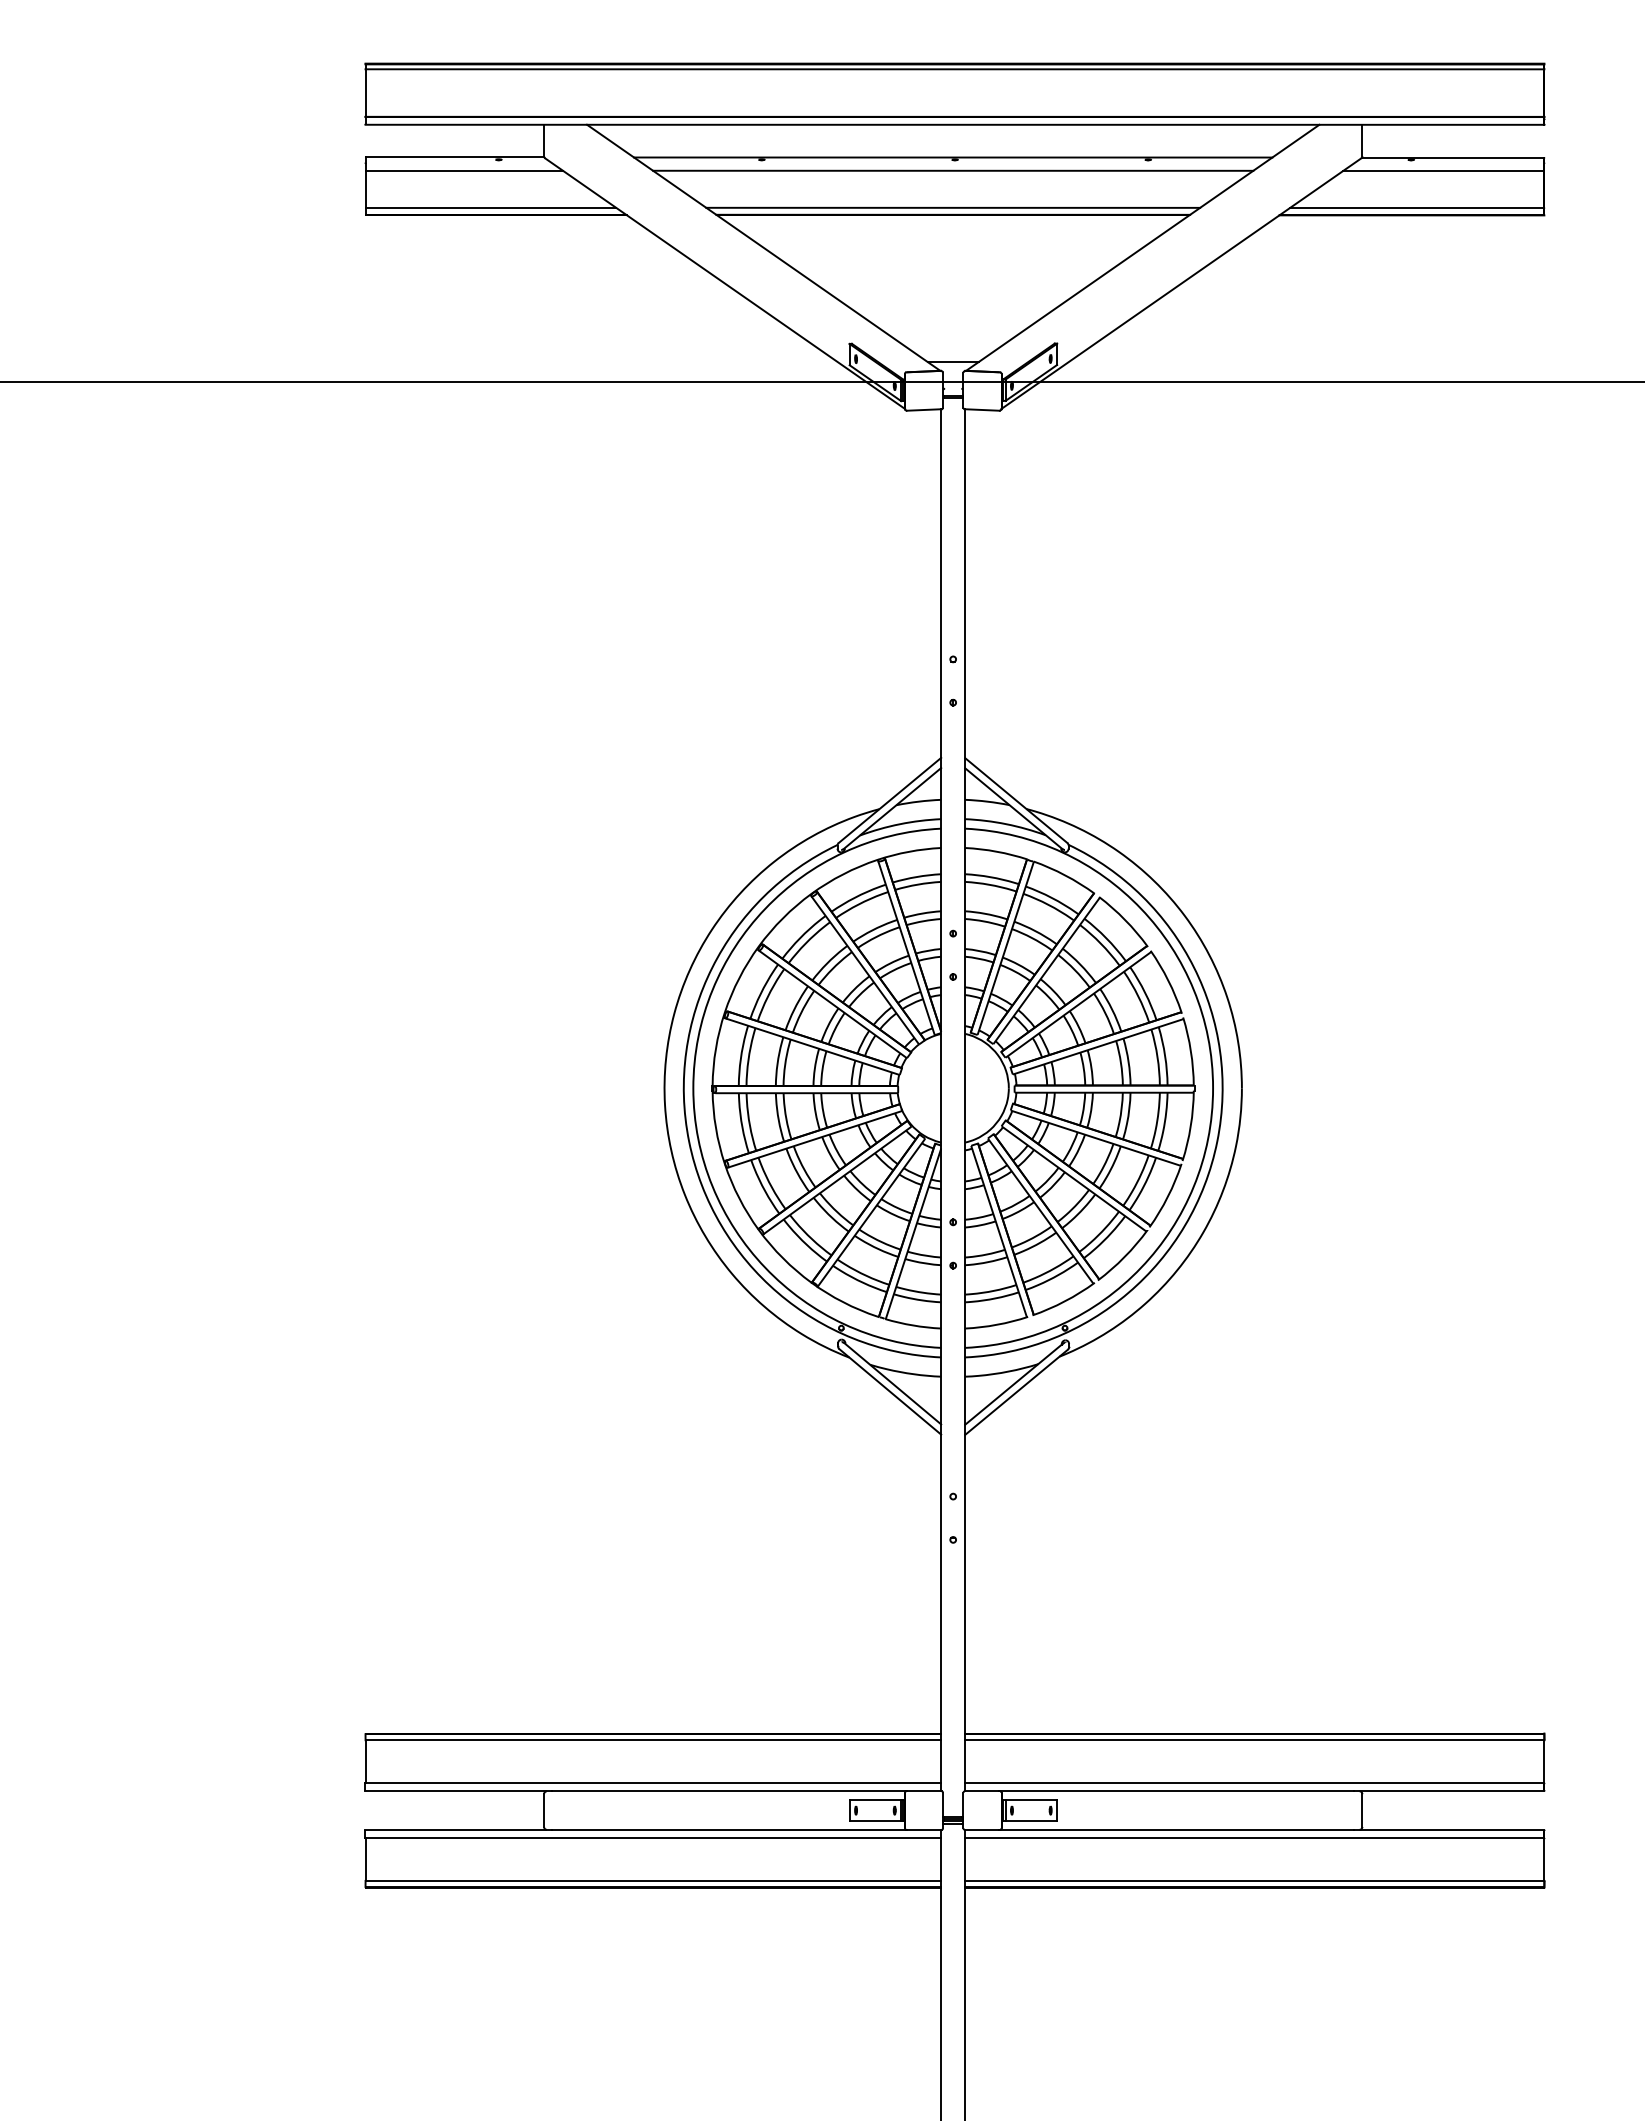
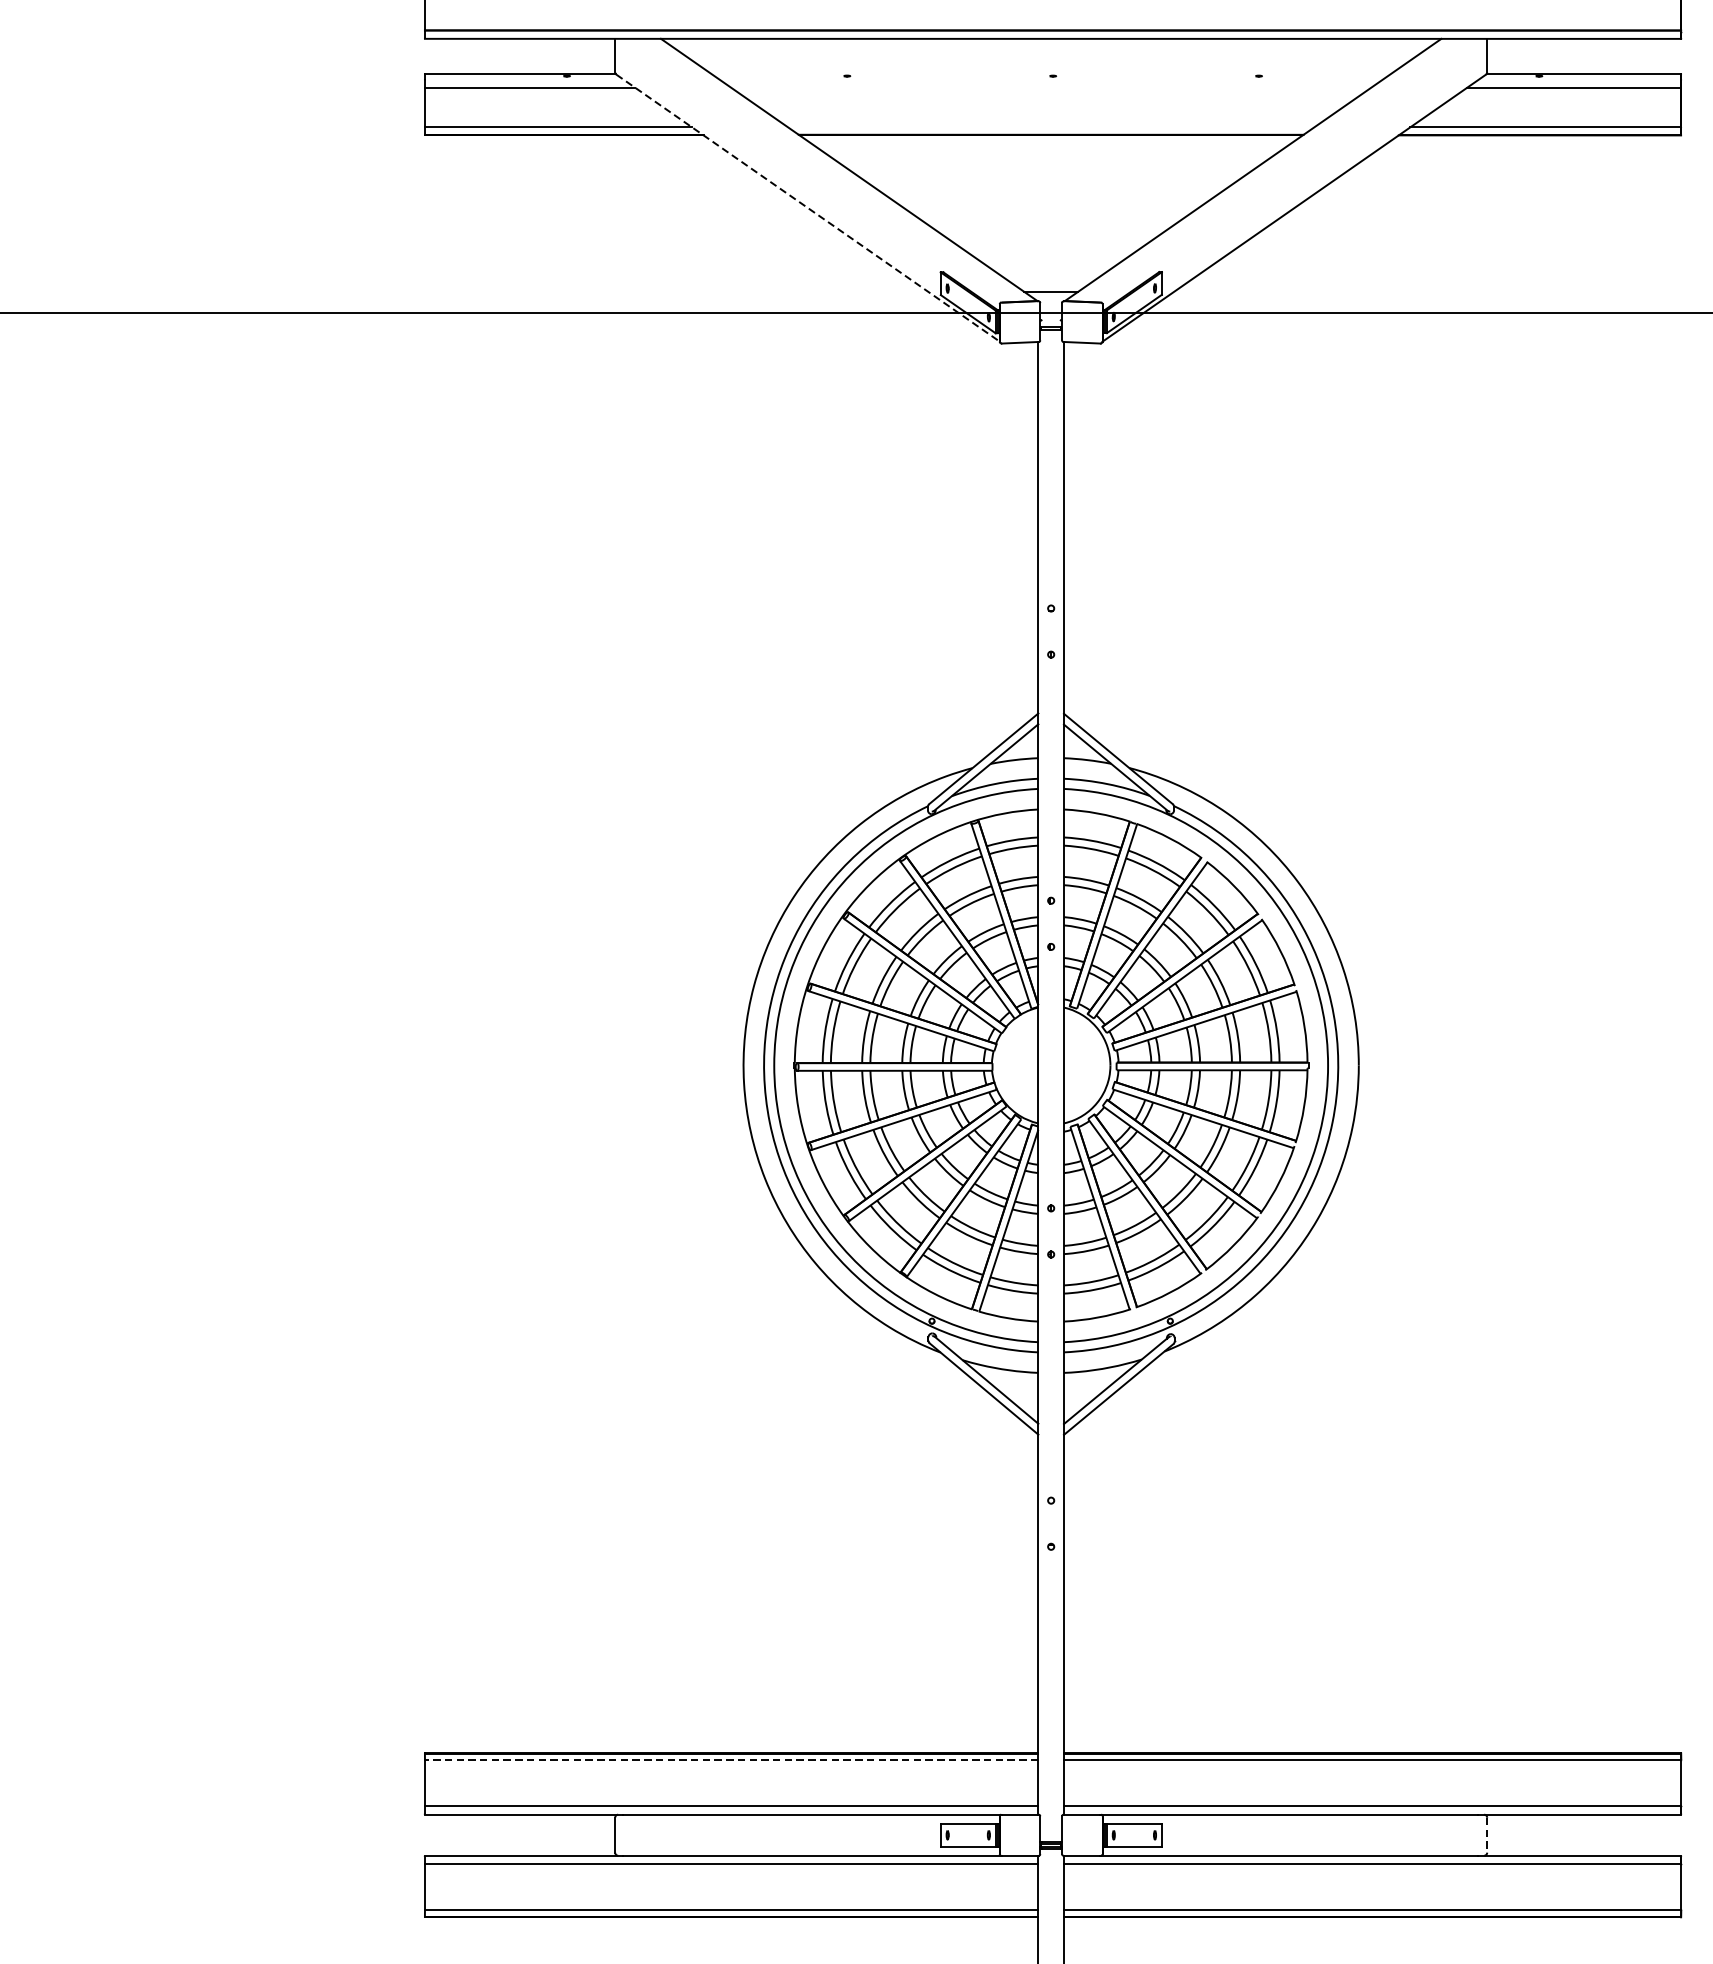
line: (953, 157) -> (1051, 73), removed
line: (953, 170) -> (1051, 87), removed
line: (953, 207) -> (1051, 126), removed
line: (725, 283) -> (808, 207), solid -> dashed
line: (653, 1740) -> (731, 1760), solid -> dashed
line: (1362, 1811) -> (1487, 1836), solid -> dashed

